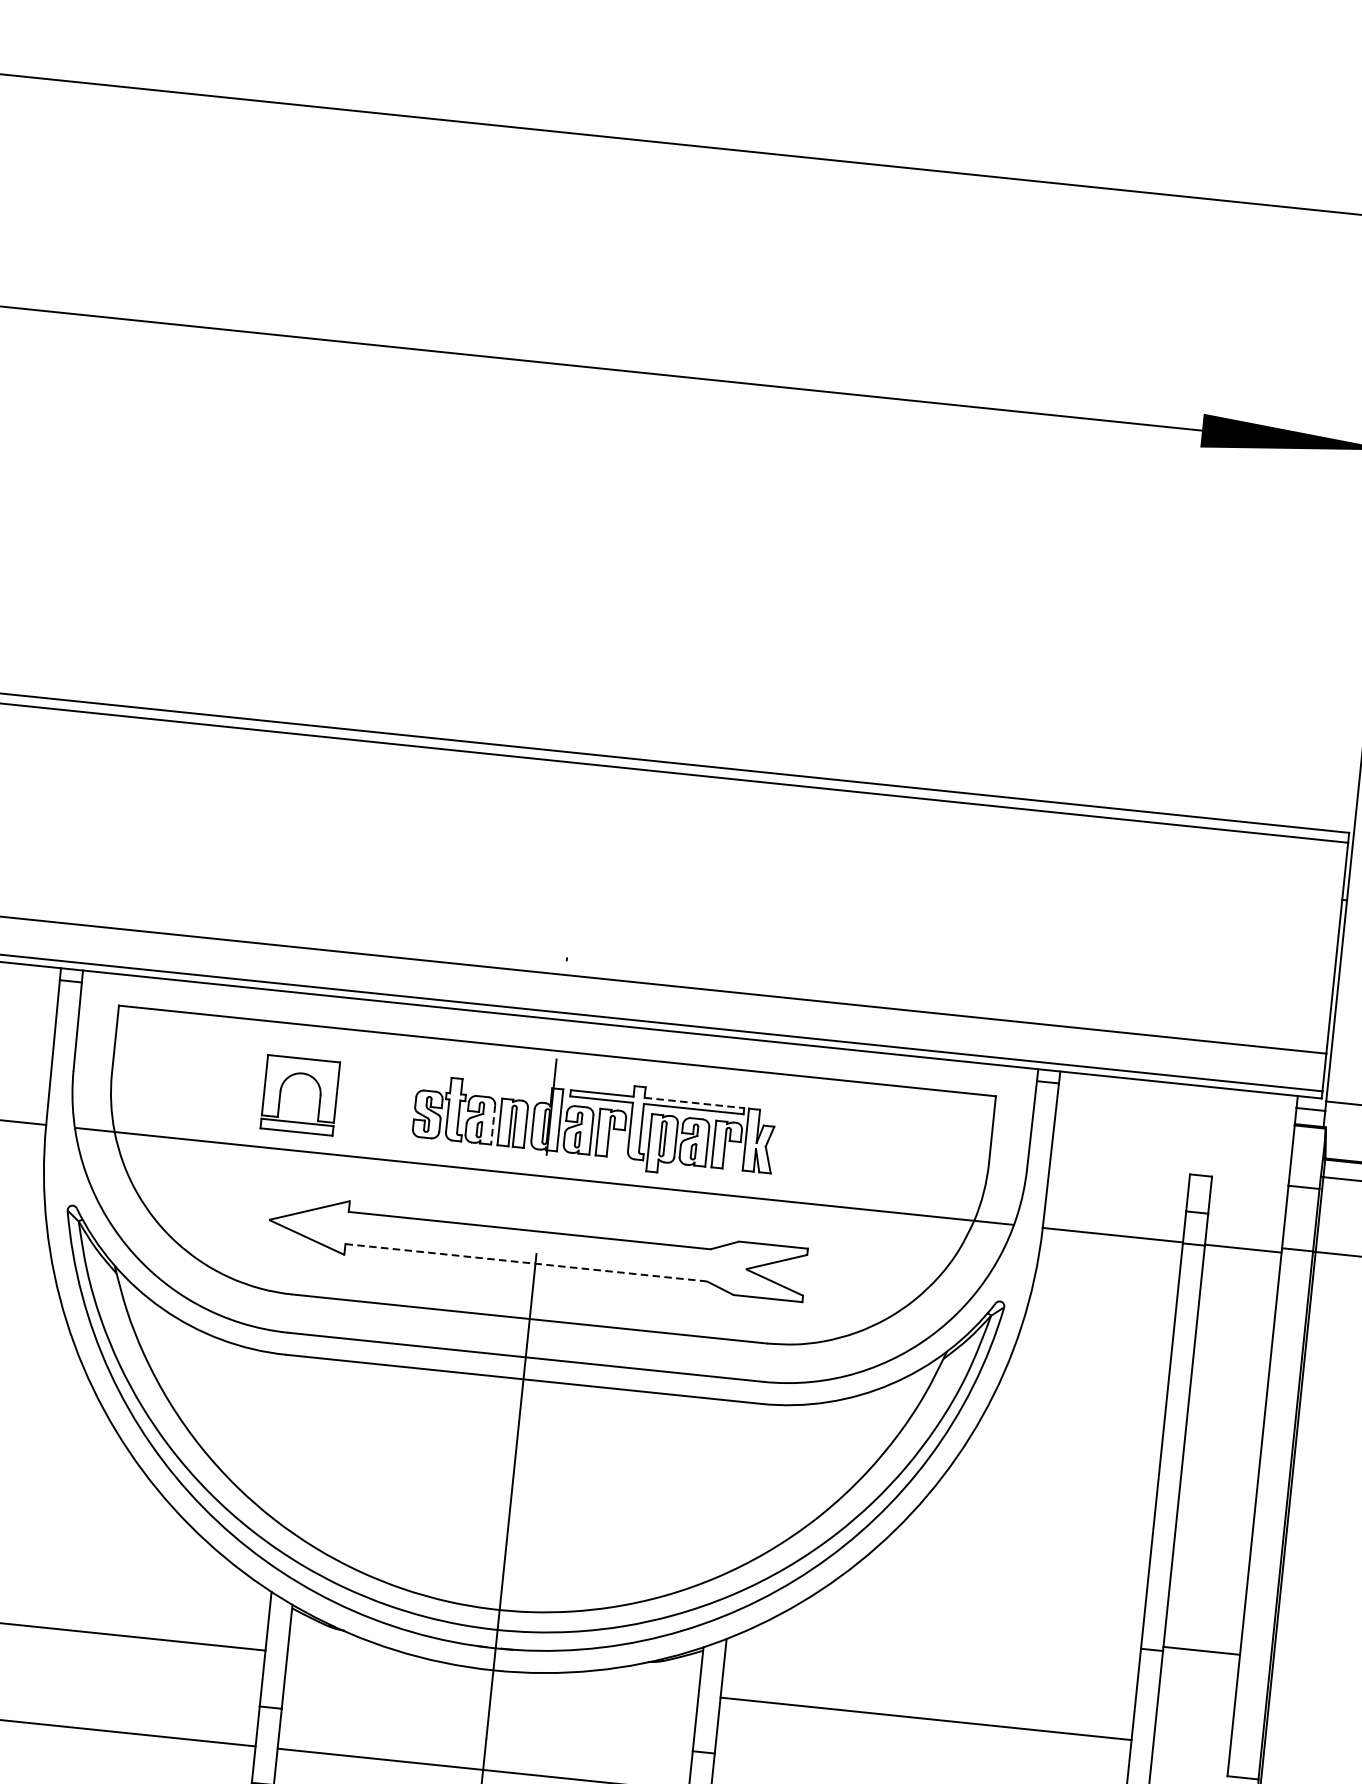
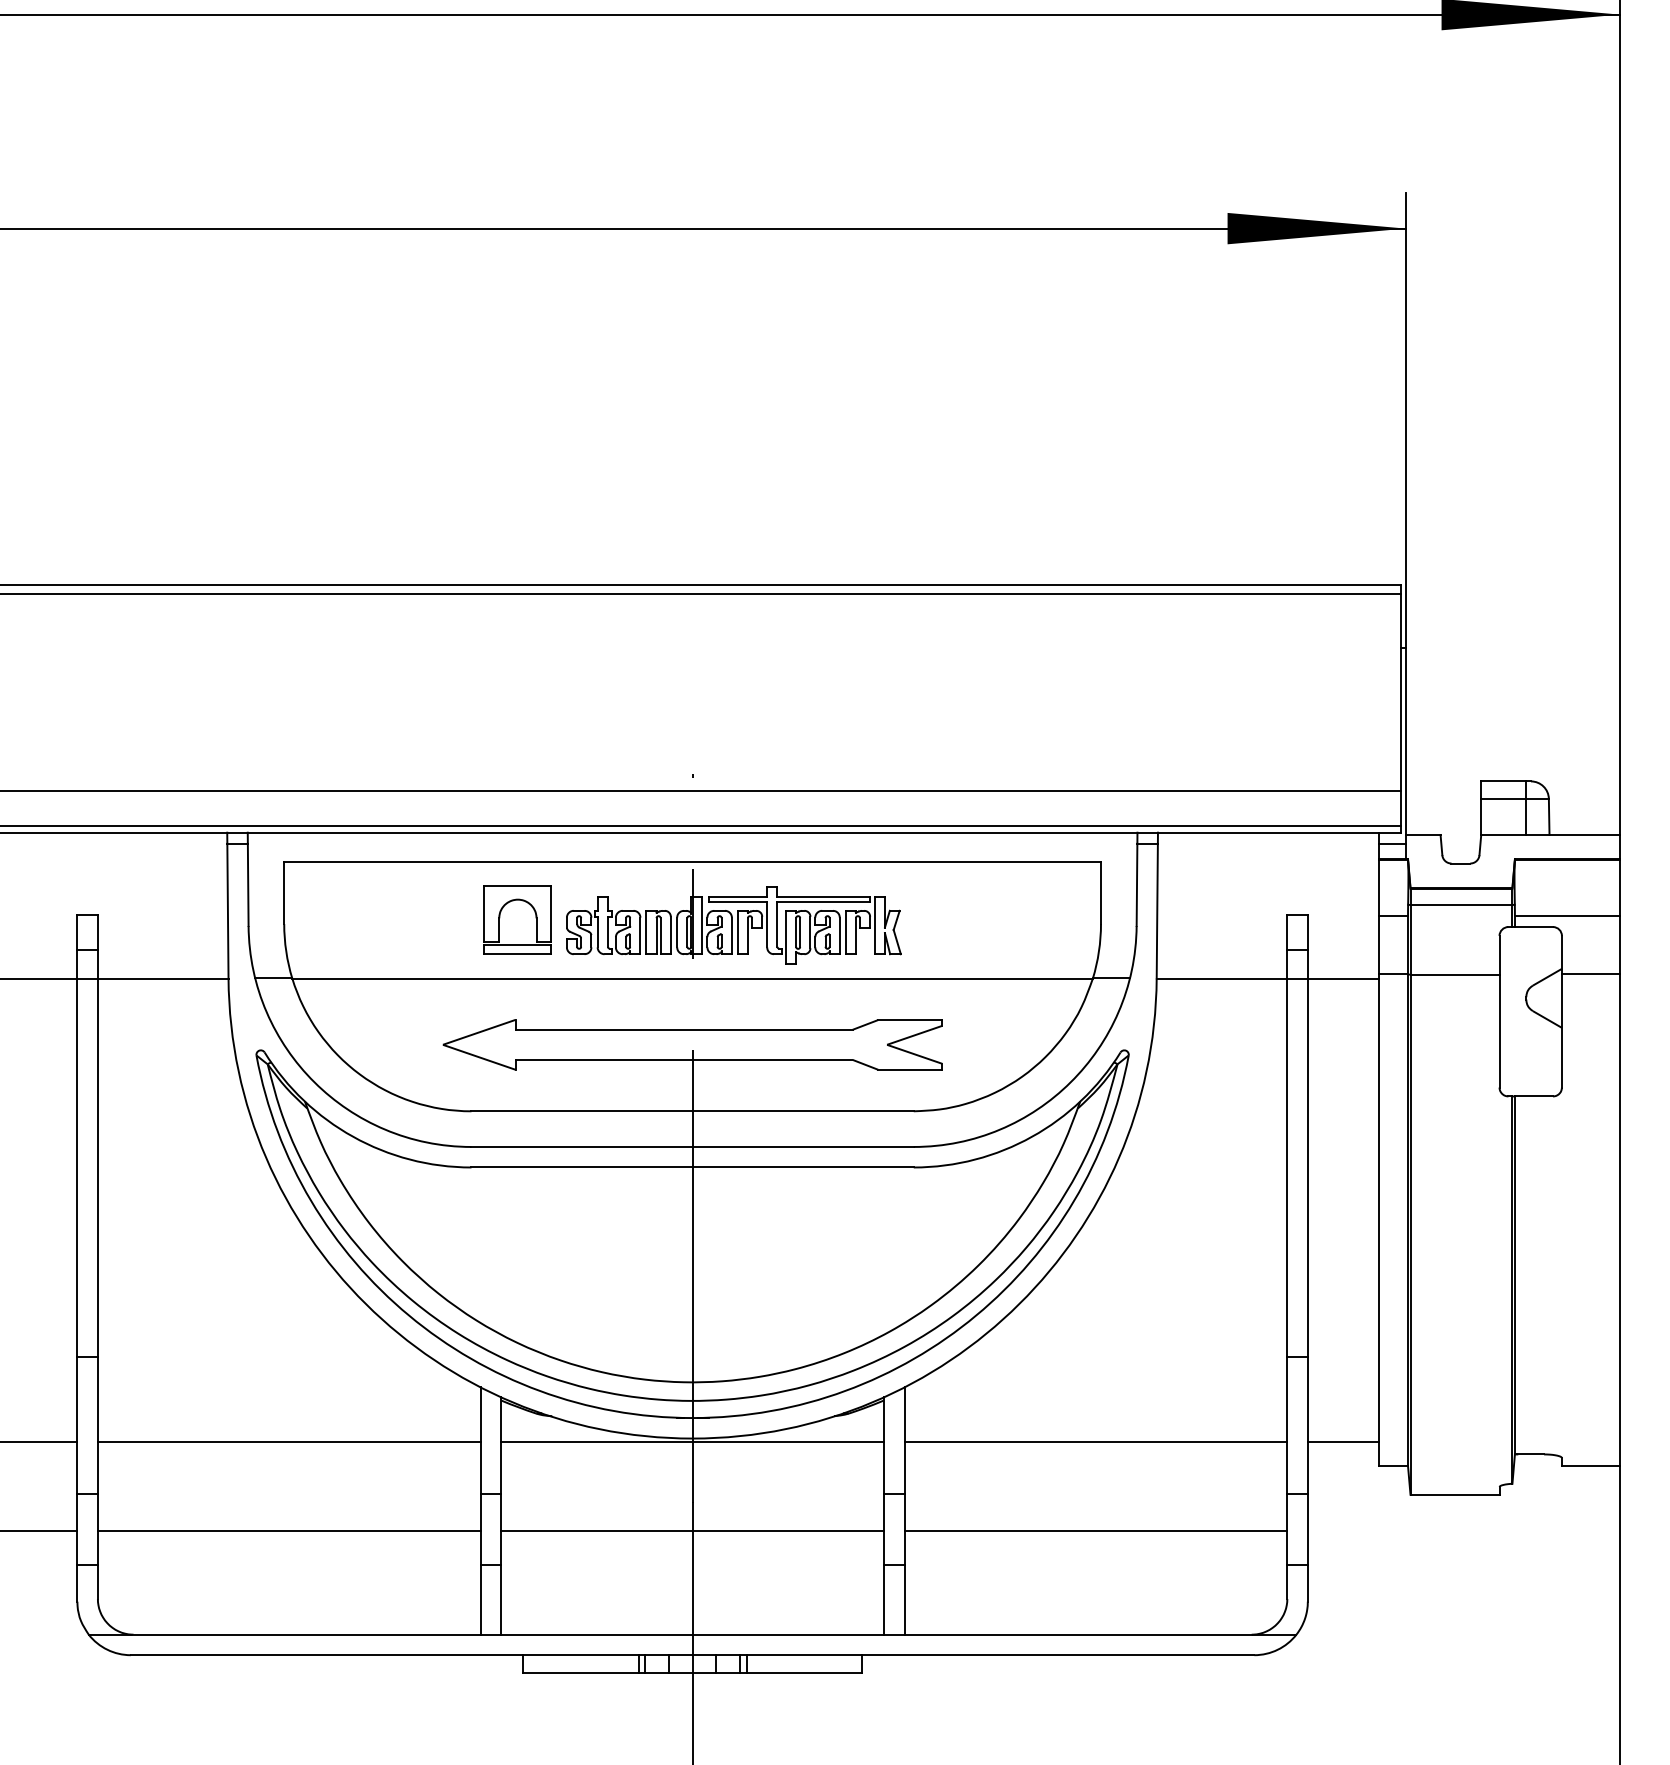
part: (281, 1090) -> (500, 917), moved
line: (695, 1103) -> (824, 896), dashed -> solid
line: (493, 1125) -> (640, 936), dashed -> solid
line: (526, 1262) -> (684, 1059), dashed -> solid
line: (1201, 1651) -> (1343, 1442), moved
line: (492, 1674) -> (692, 1442), added

